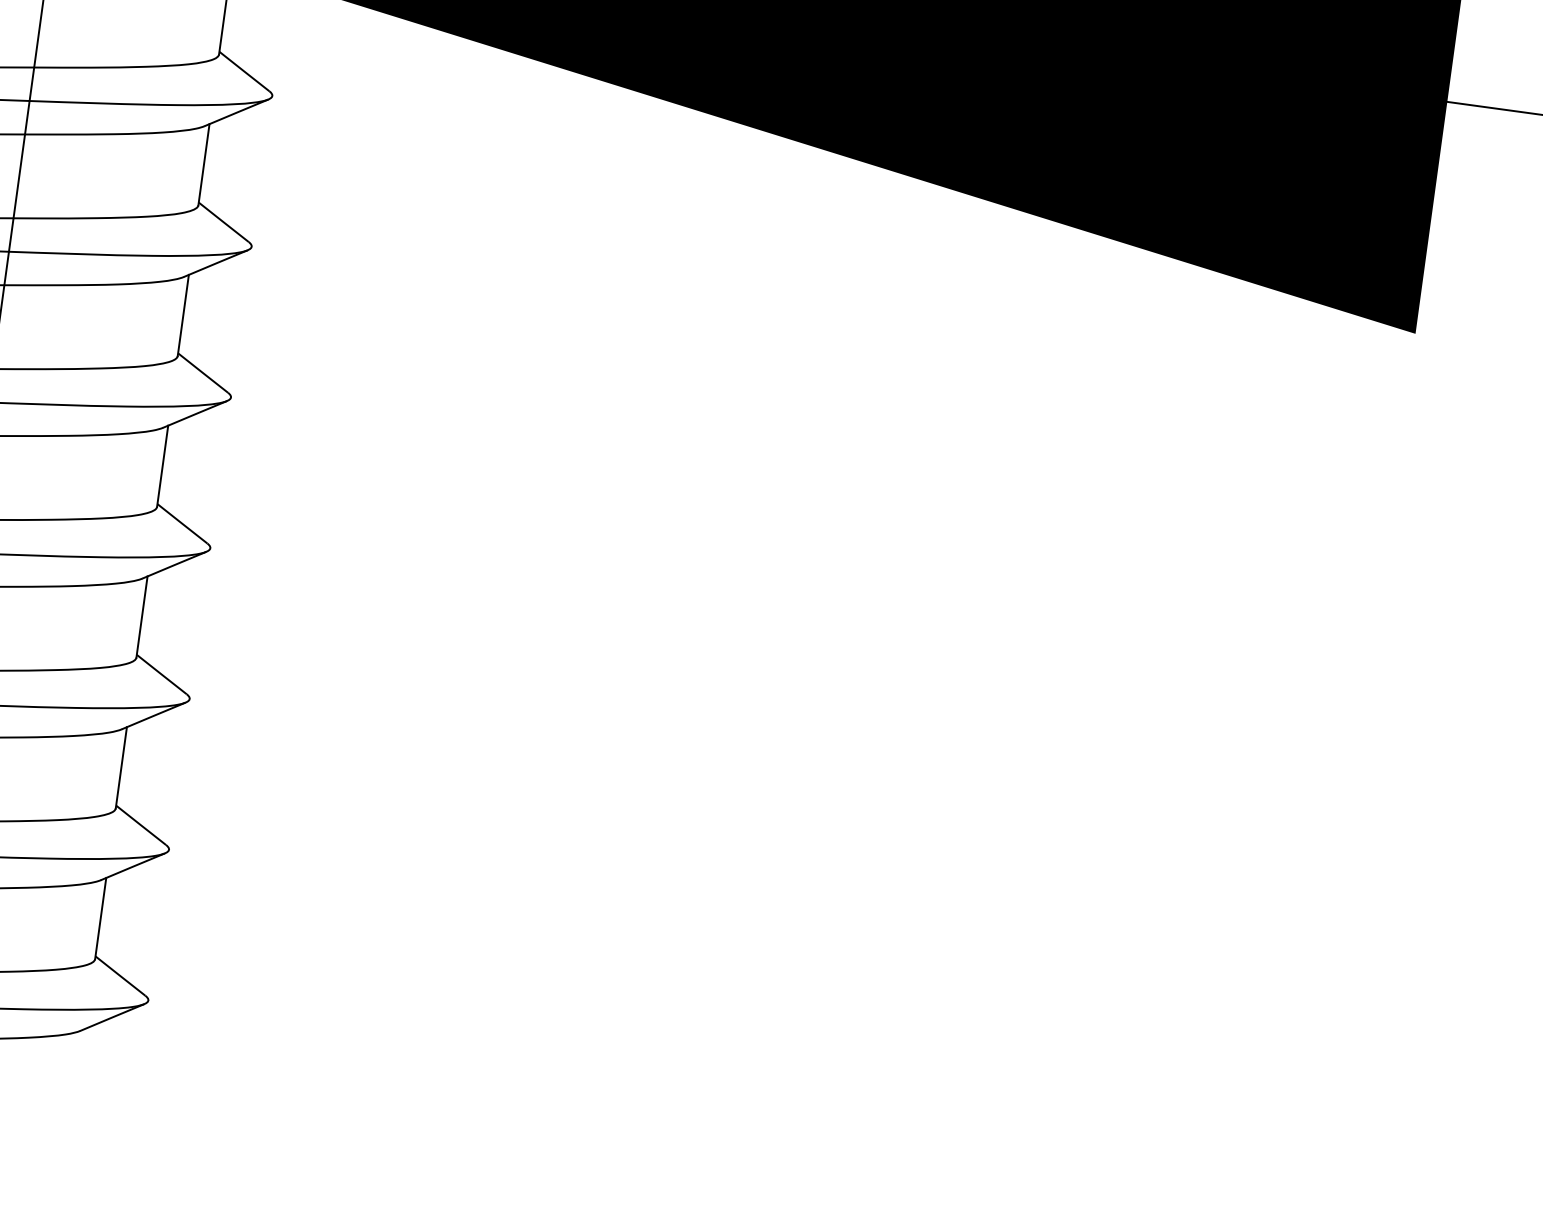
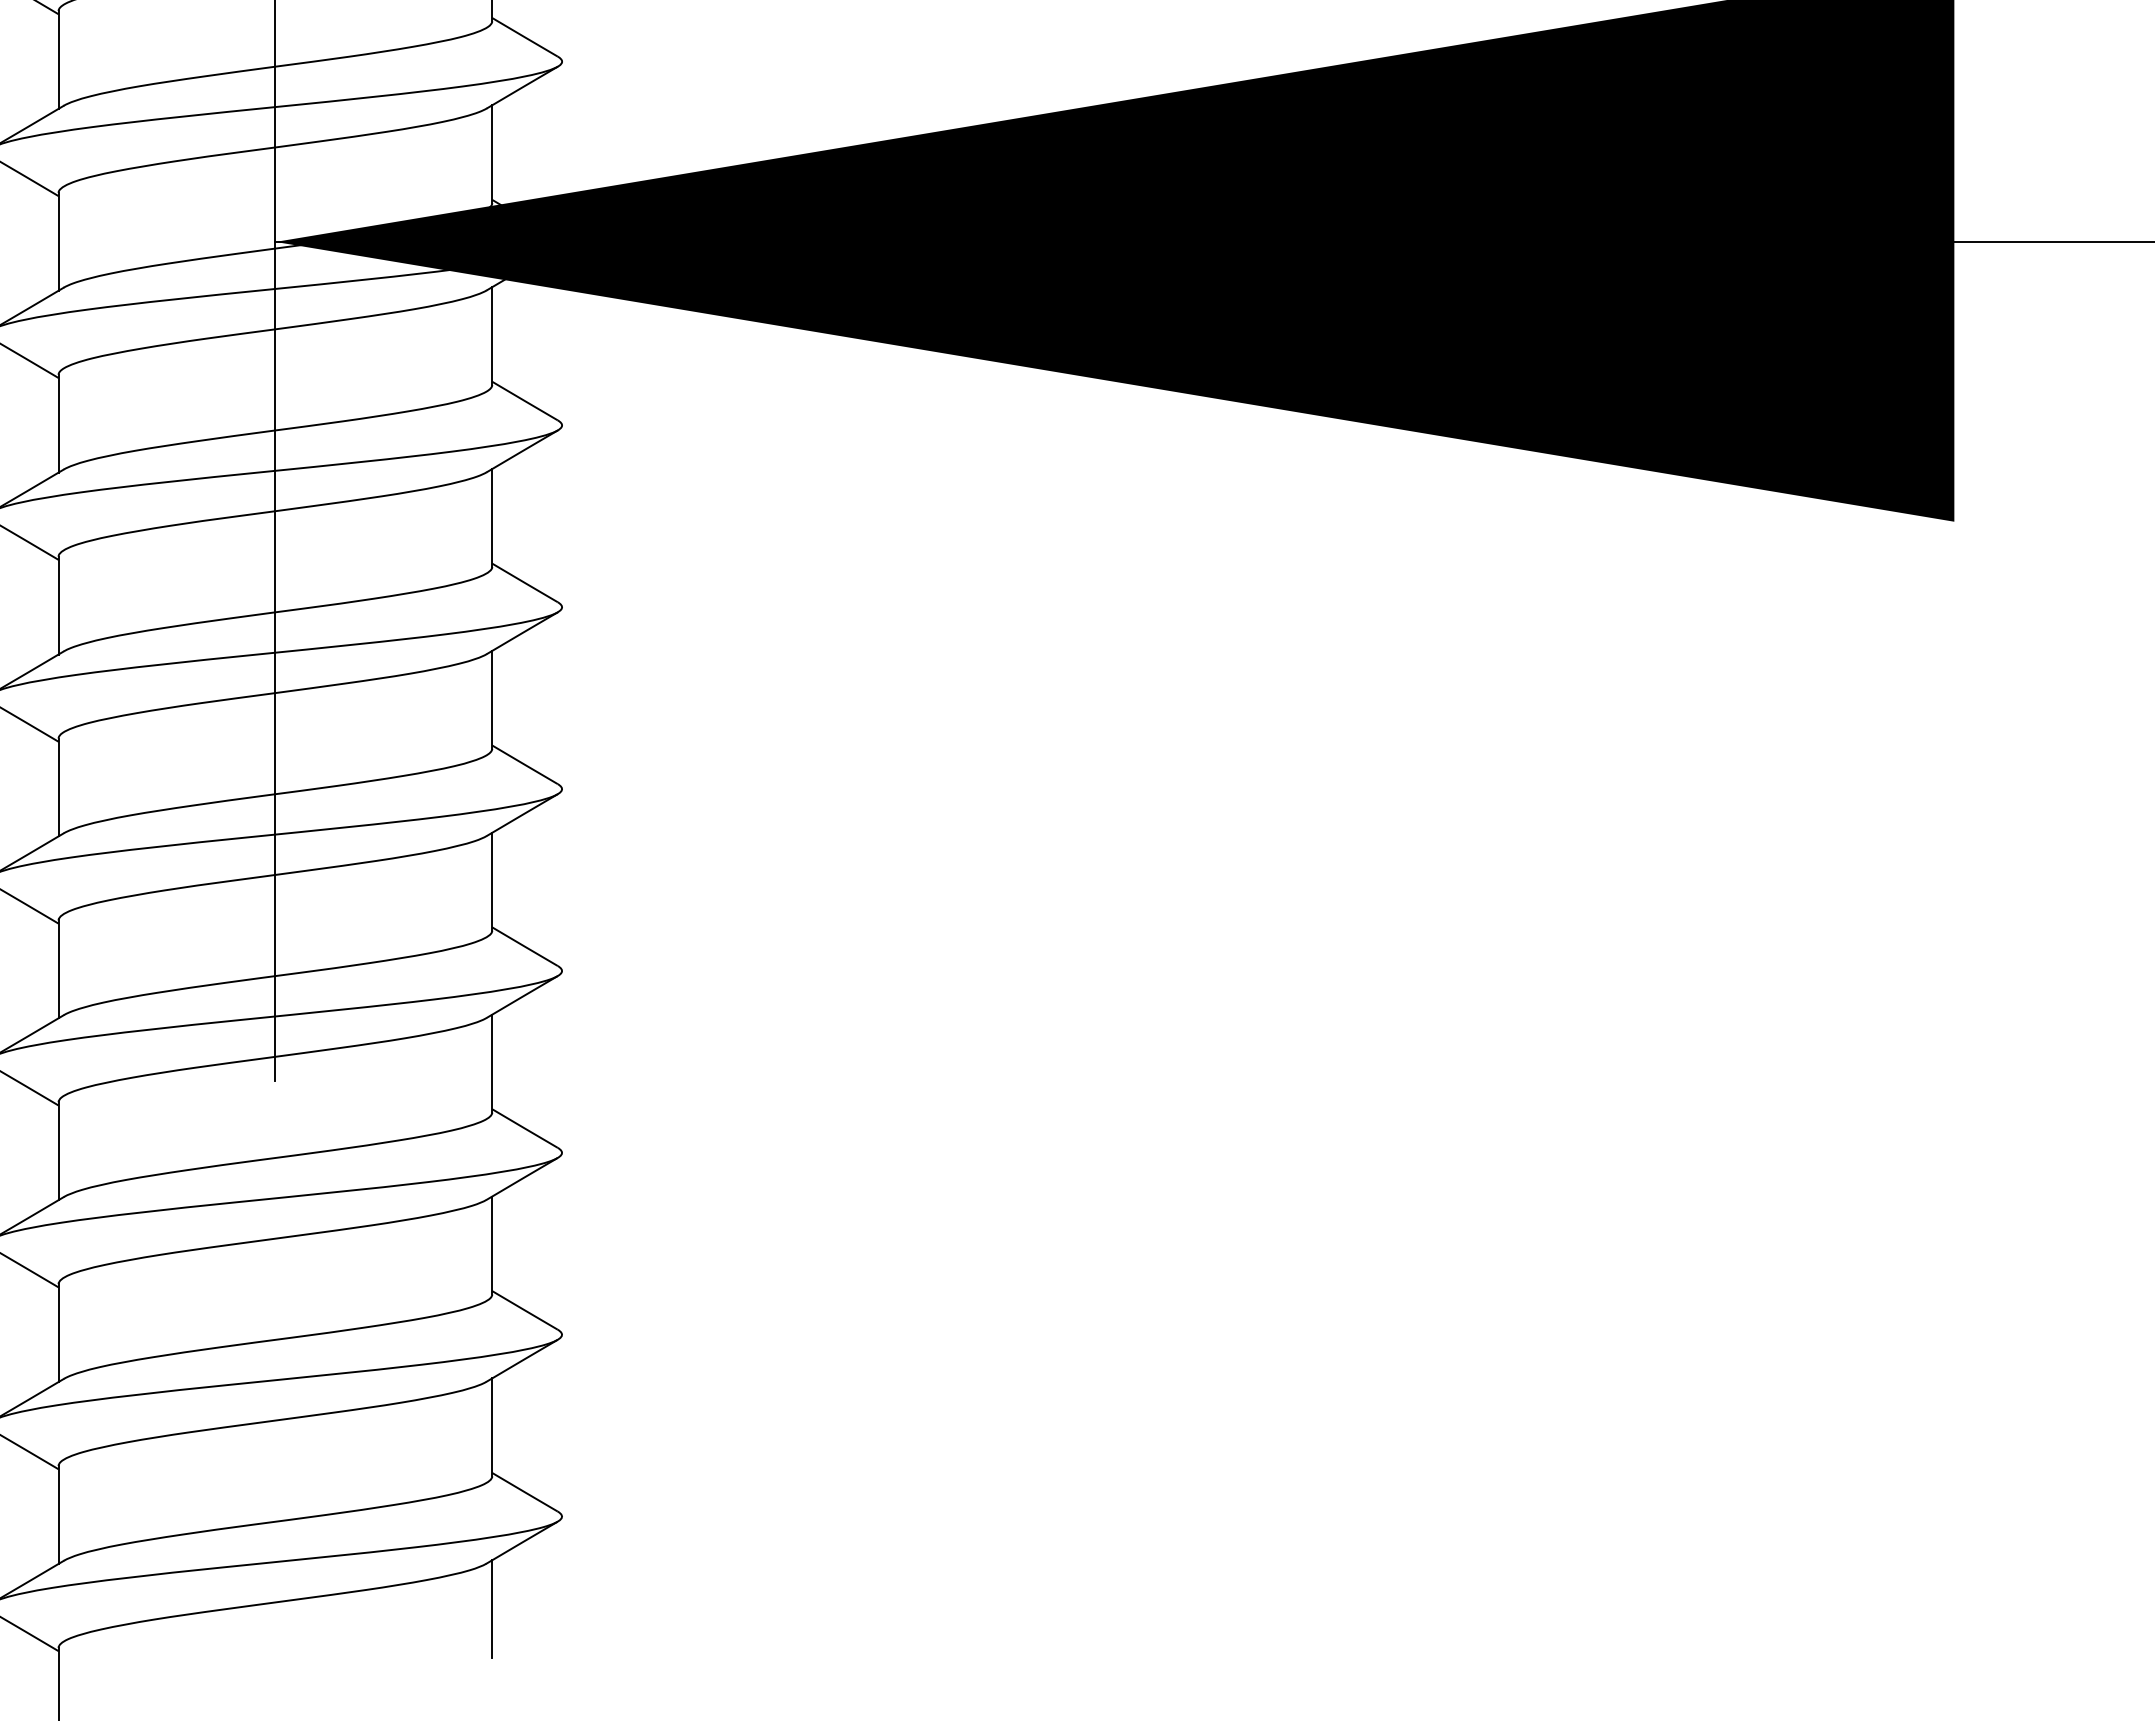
line: (80, 1069) -> (492, 1609), added

